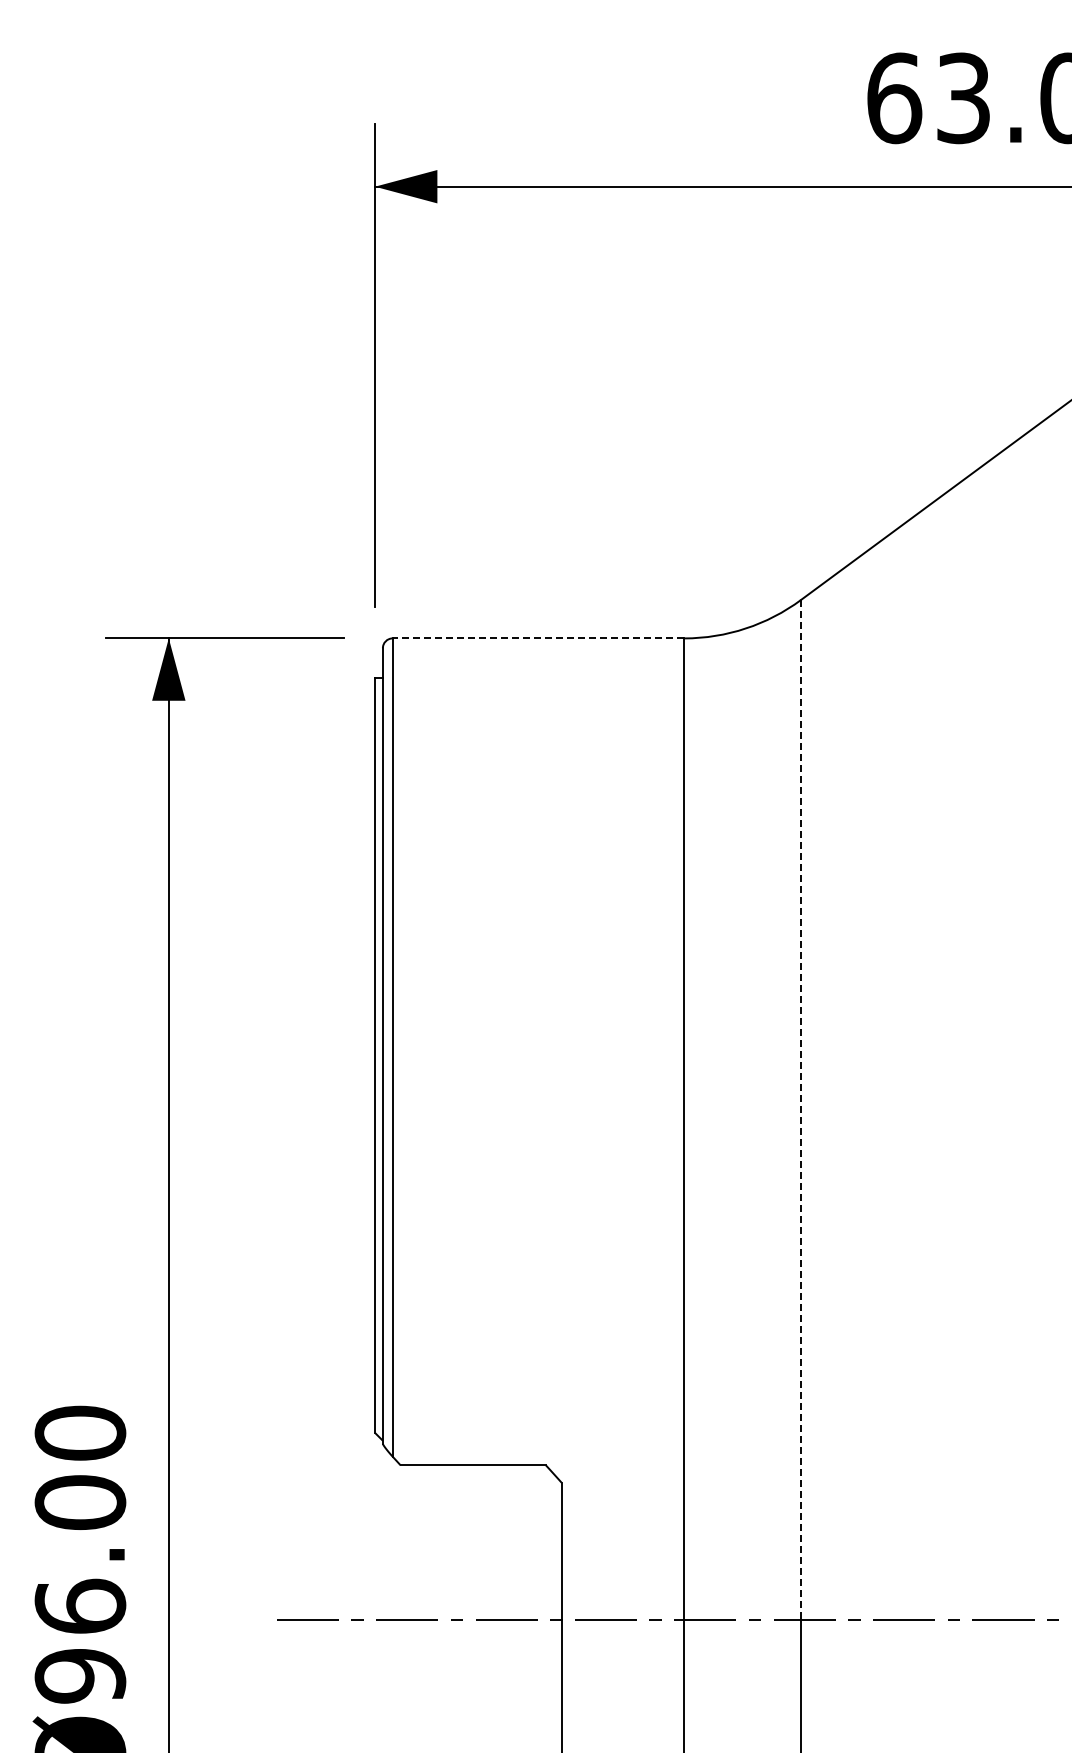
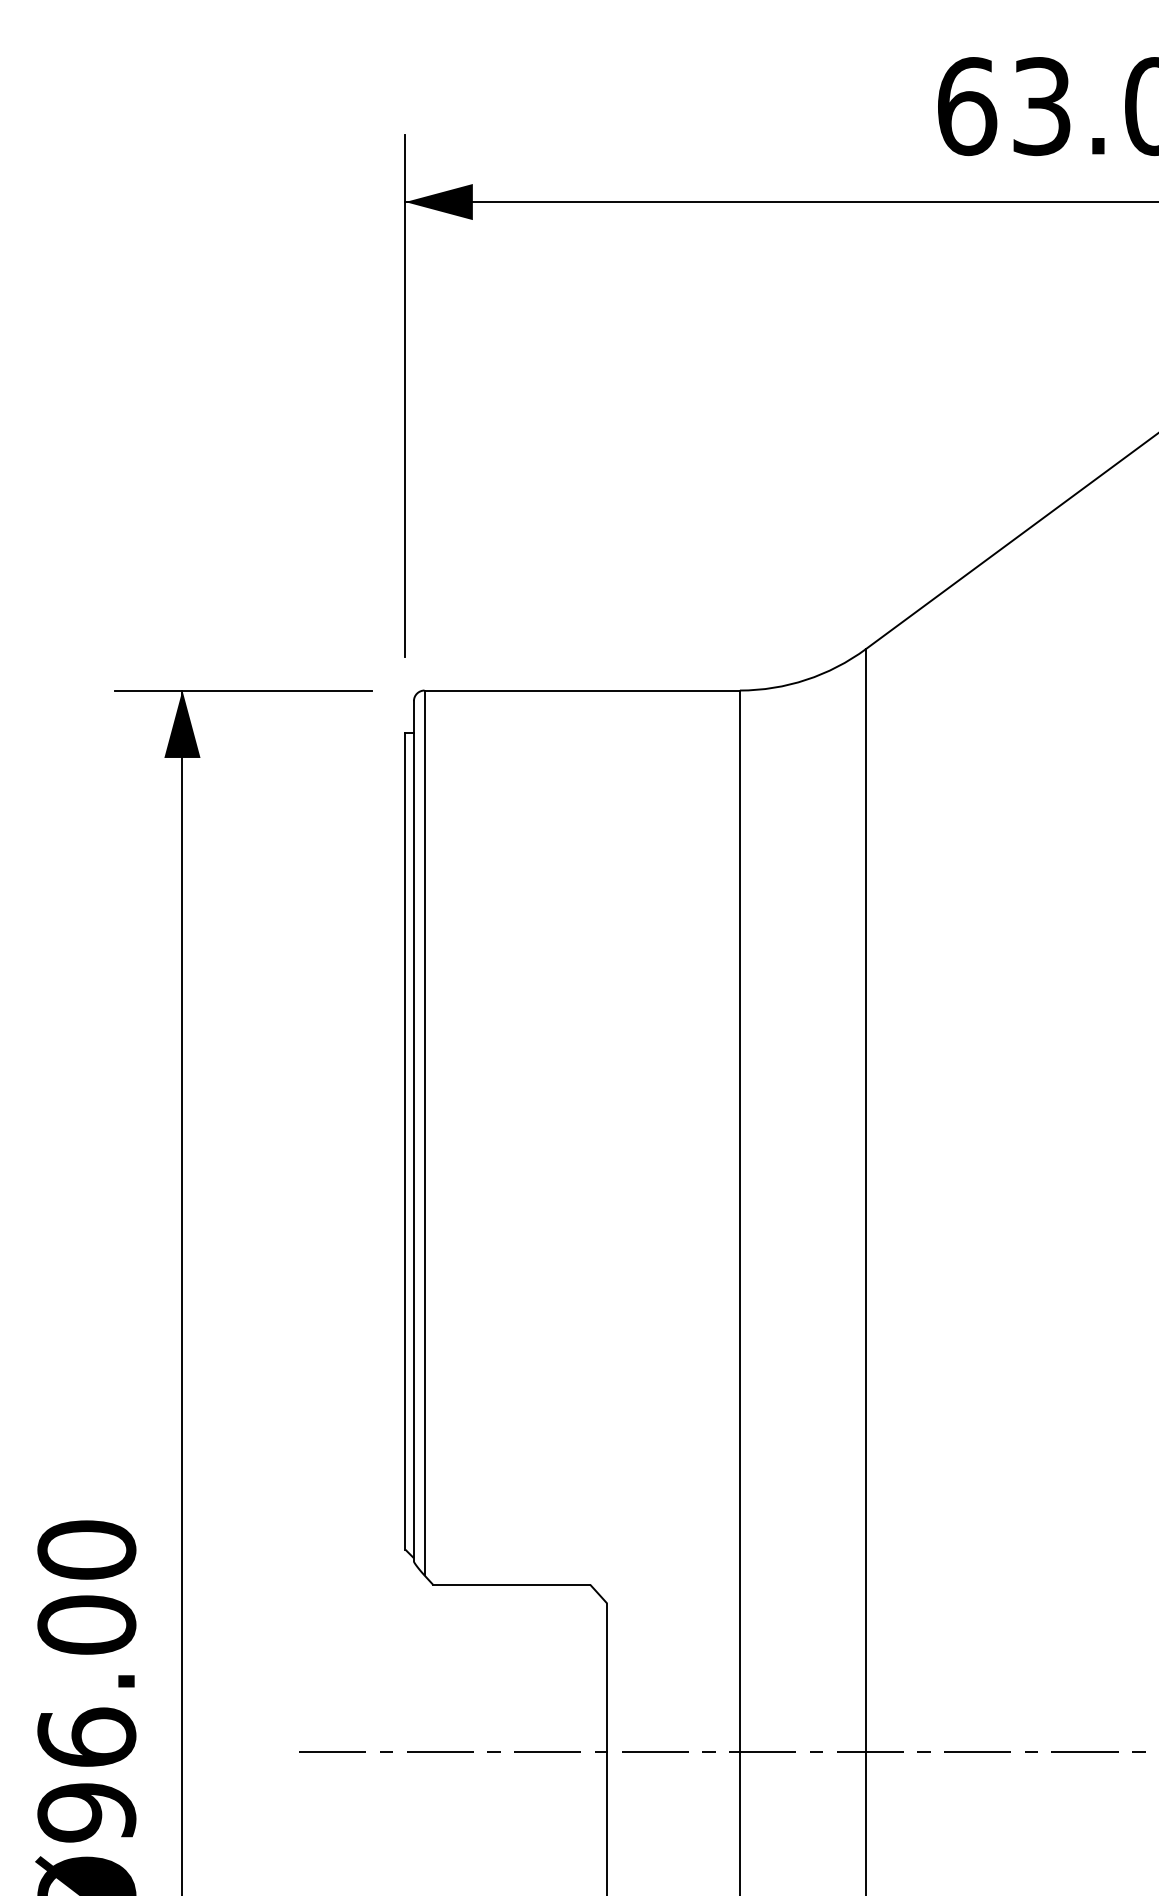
line: (538, 638) -> (582, 690), dashed -> solid
line: (801, 1110) -> (866, 1201), dashed -> solid

